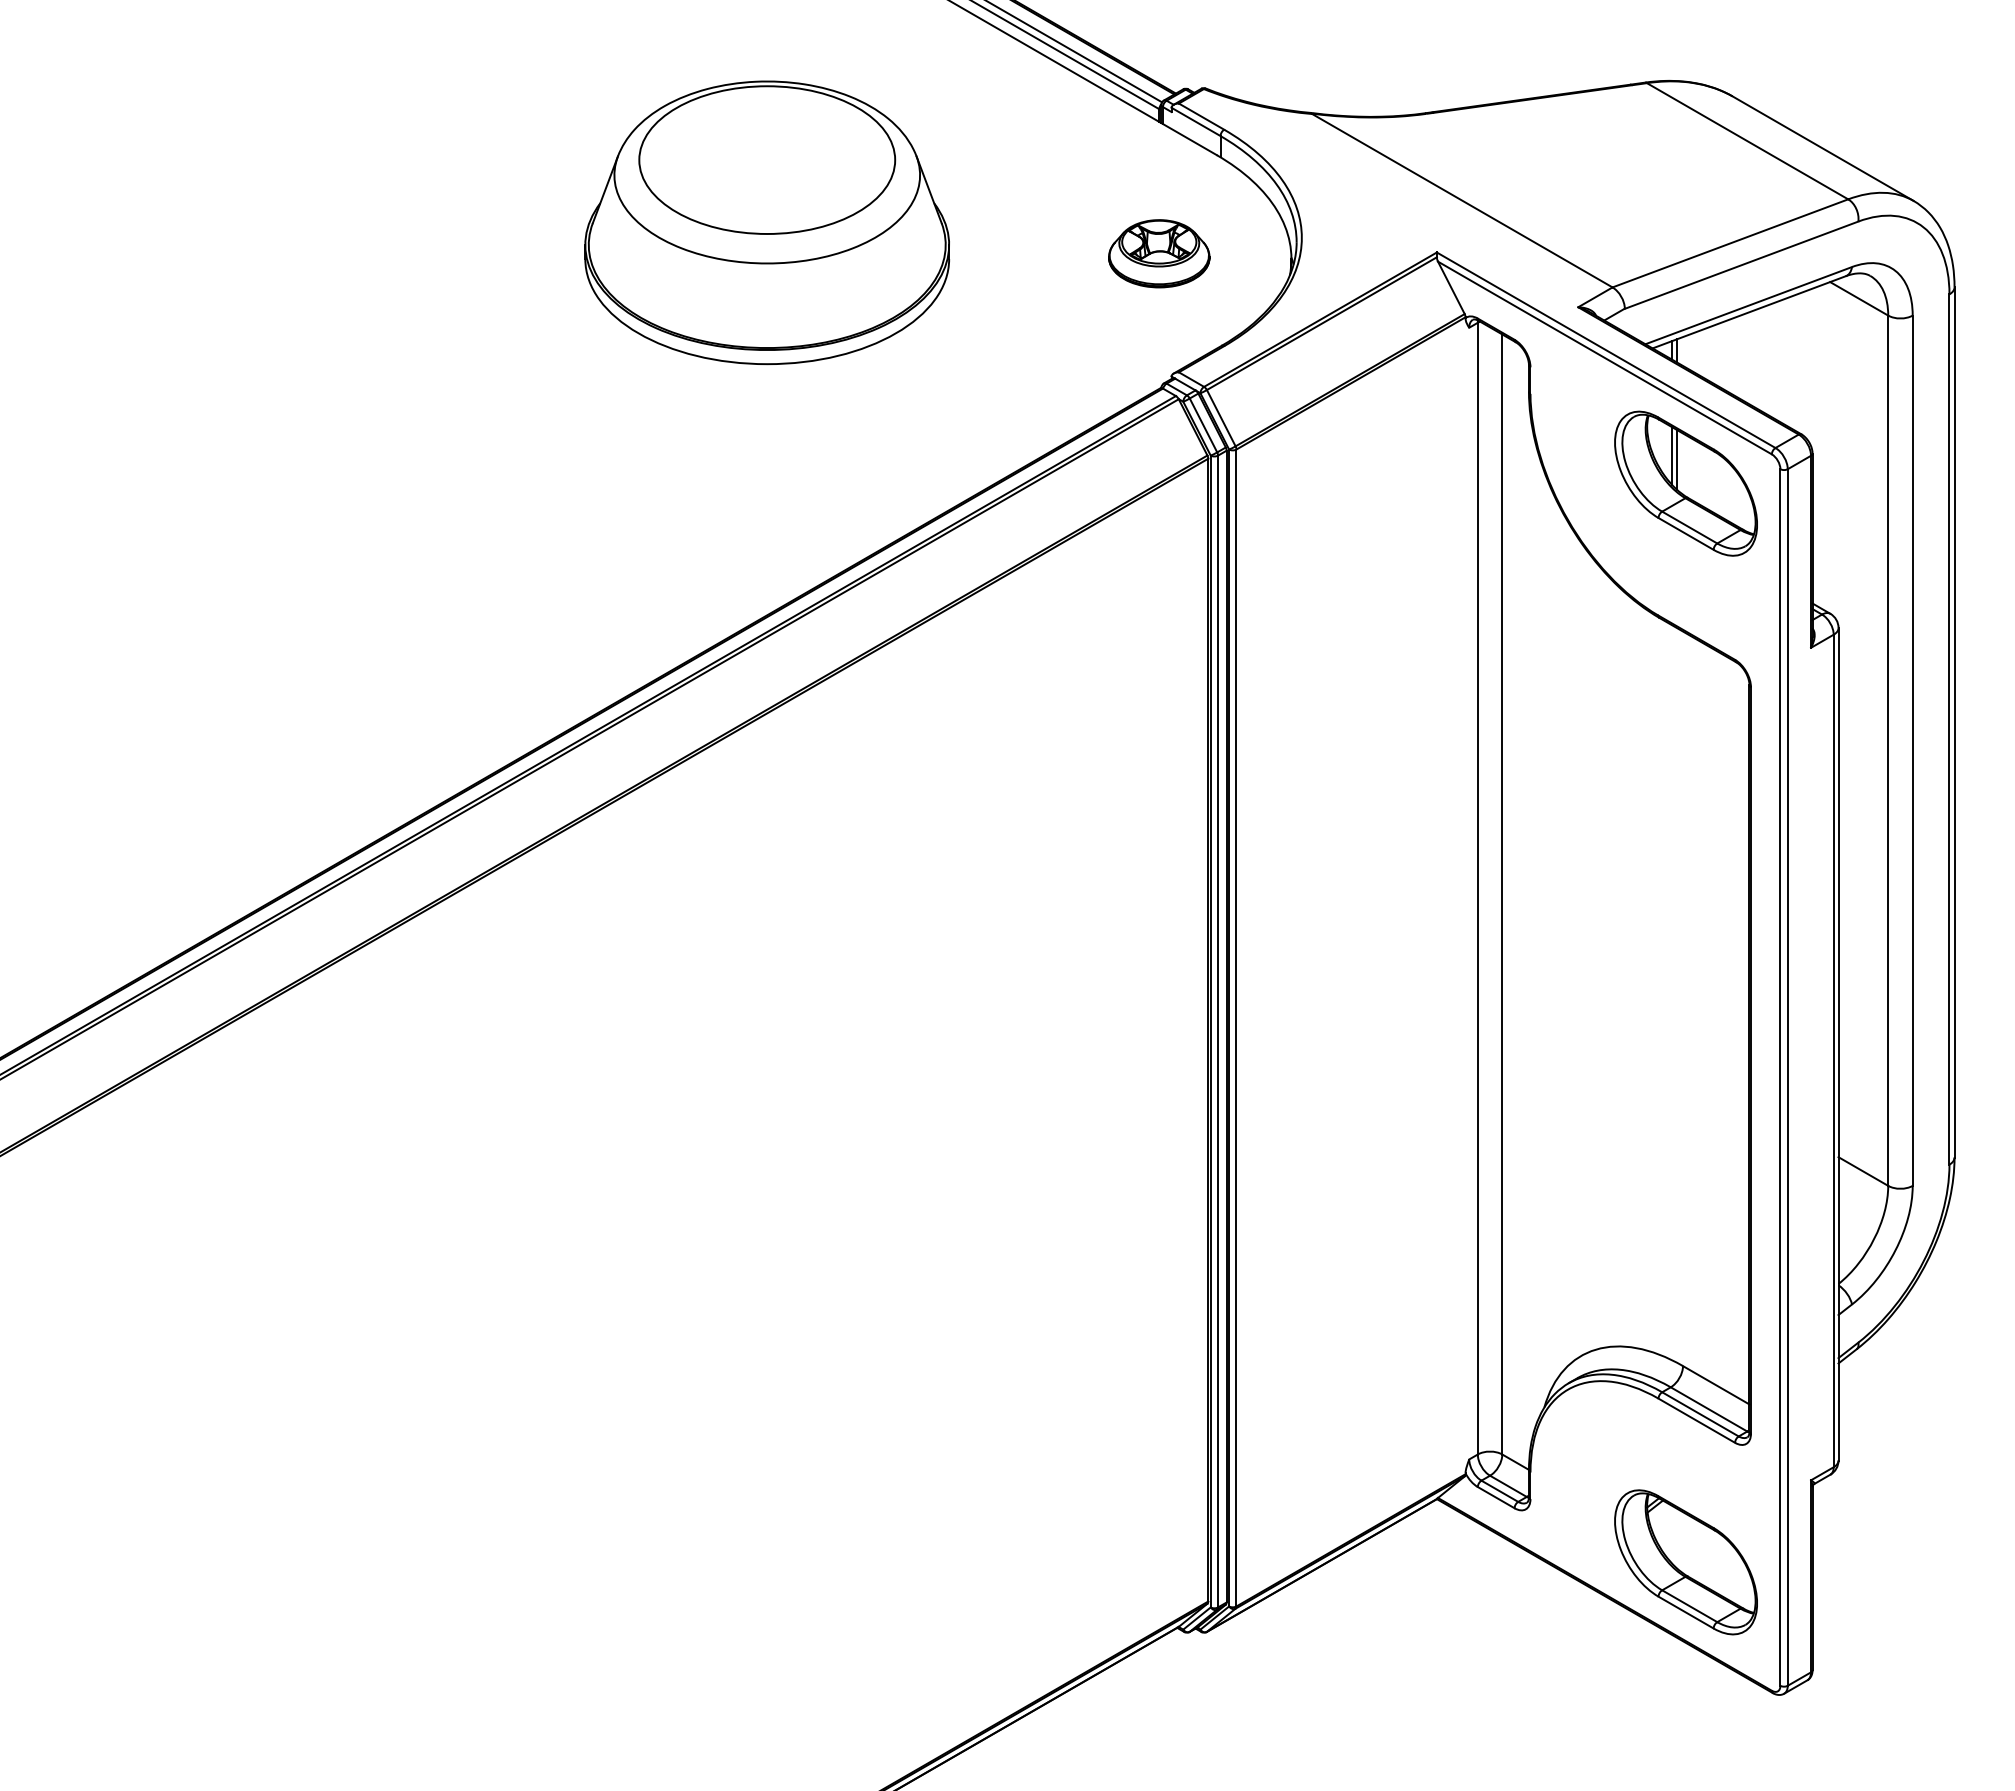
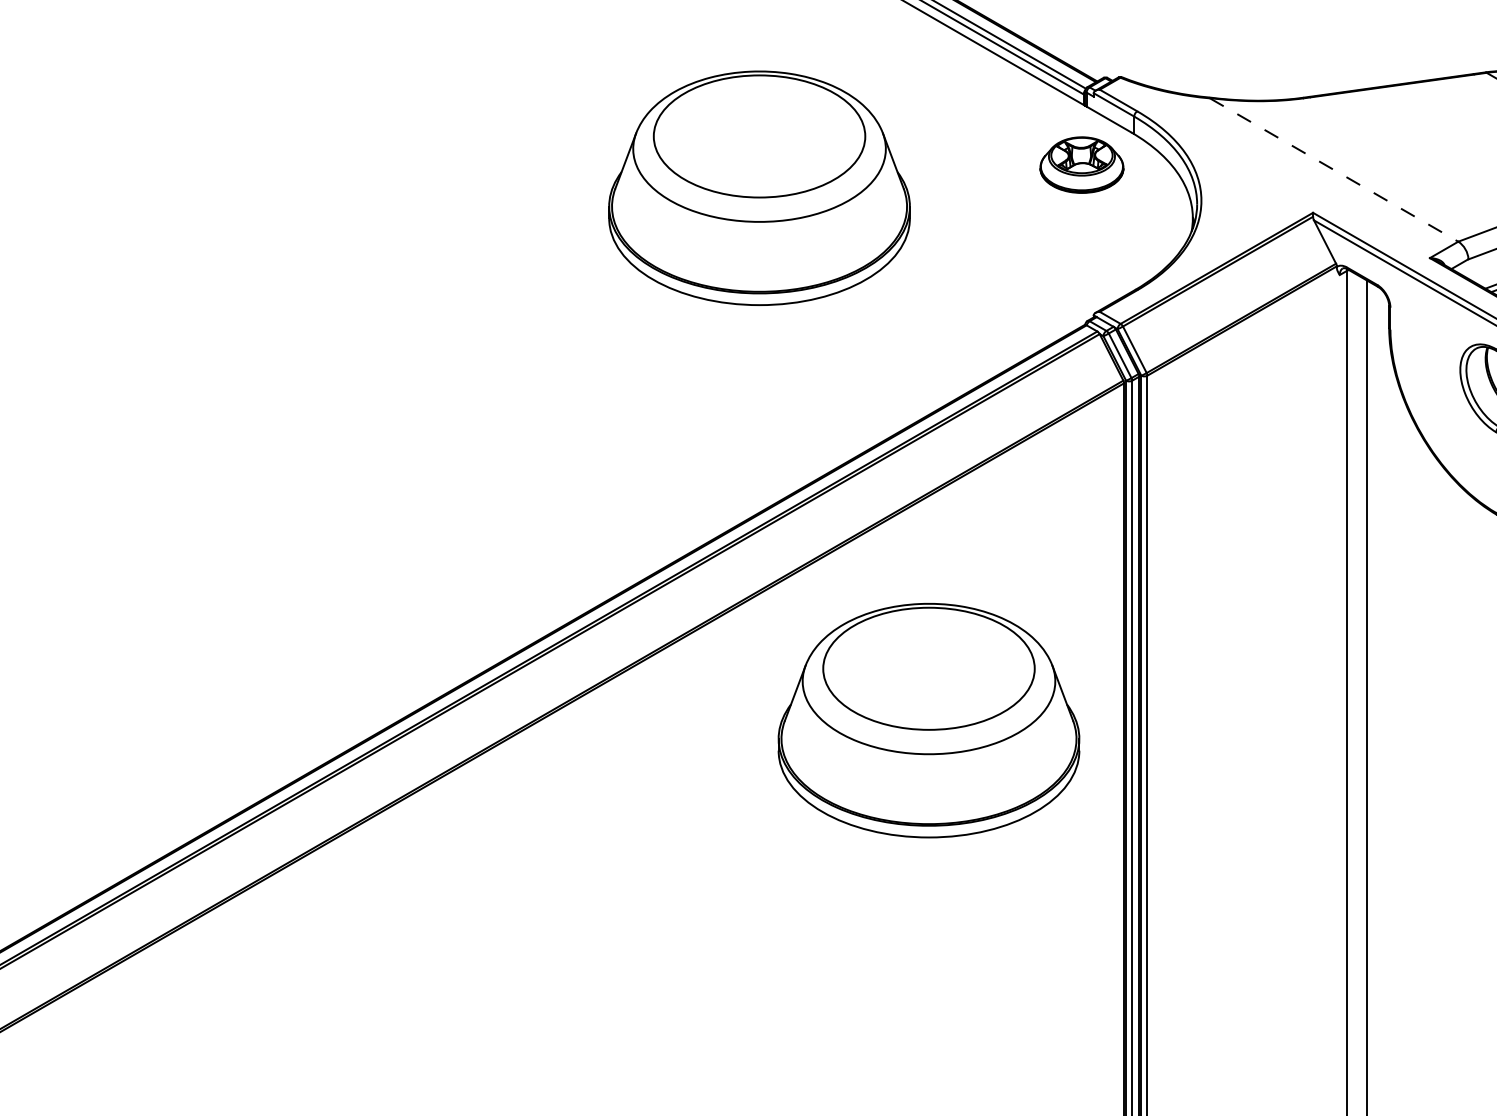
line: (1462, 200) -> (1334, 169), solid -> dashed
part: (1159, 253) -> (1082, 164), moved
part: (971, 866) -> (928, 720), added

